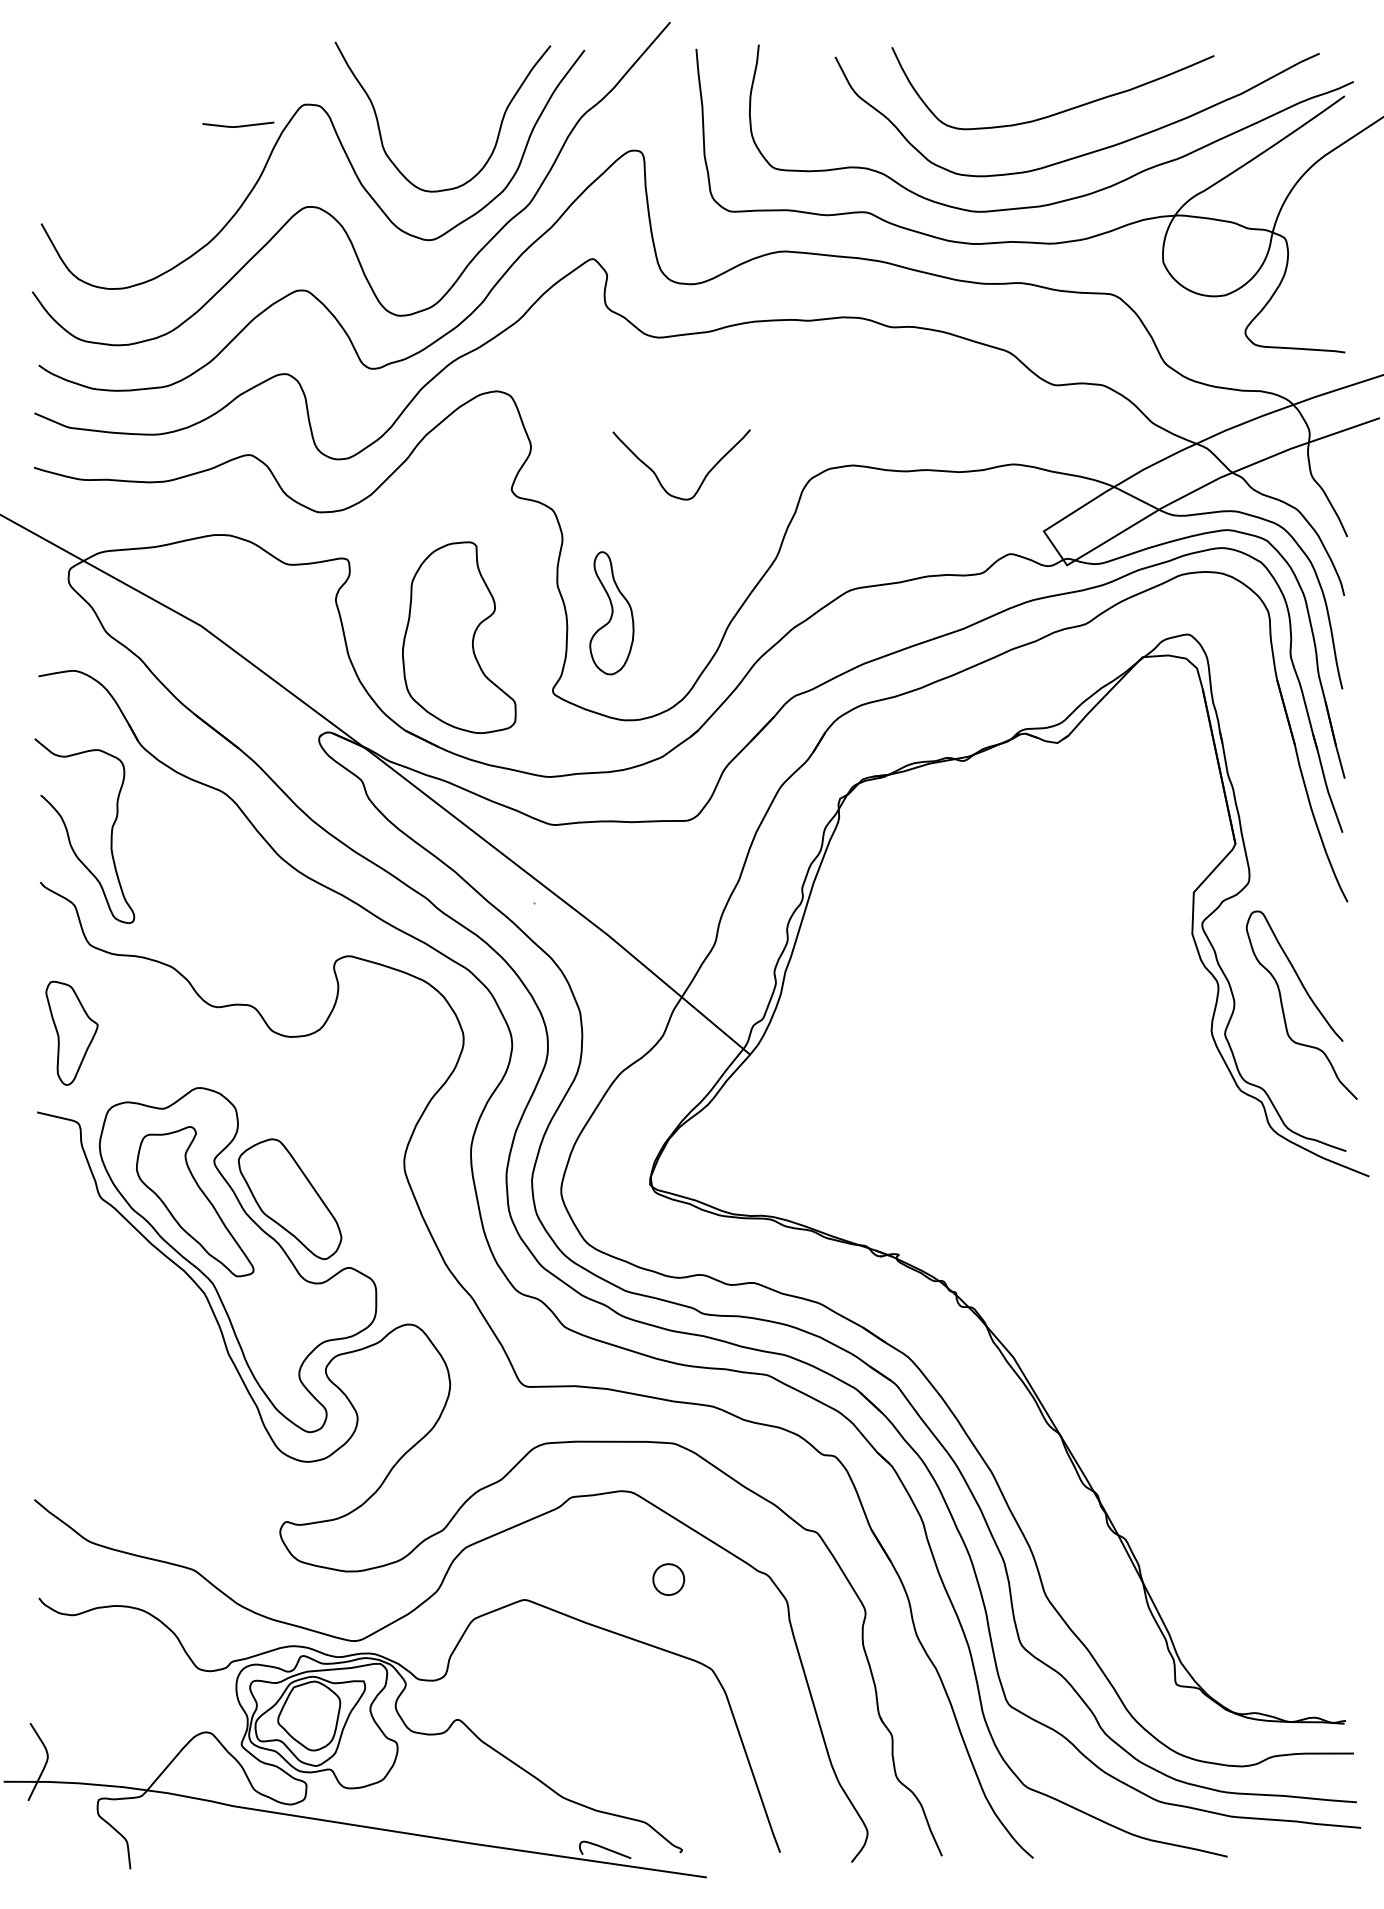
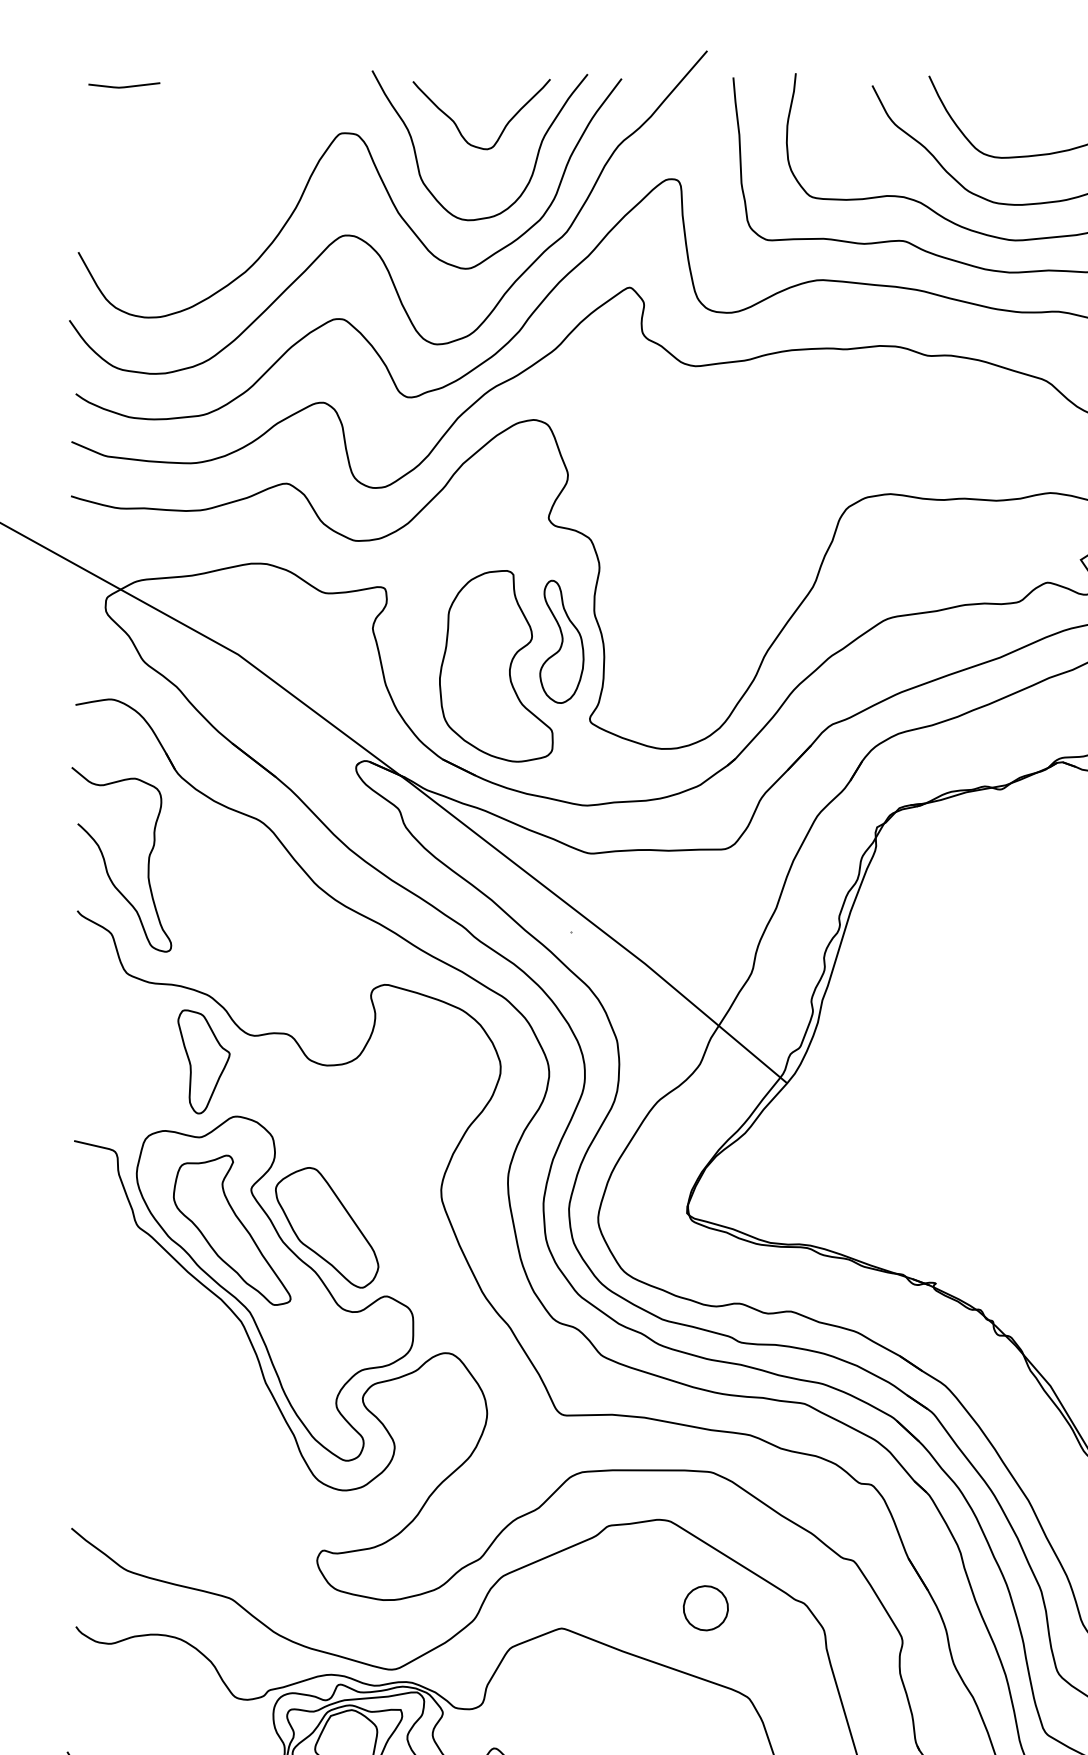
line: (238, 125) -> (124, 86), moved
curve: (704, 476) -> (504, 126), moved
part: (611, 613) -> (561, 642), moved
part: (71, 1032) -> (203, 1061), moved
part: (668, 1579) -> (705, 1608), size x1.43

